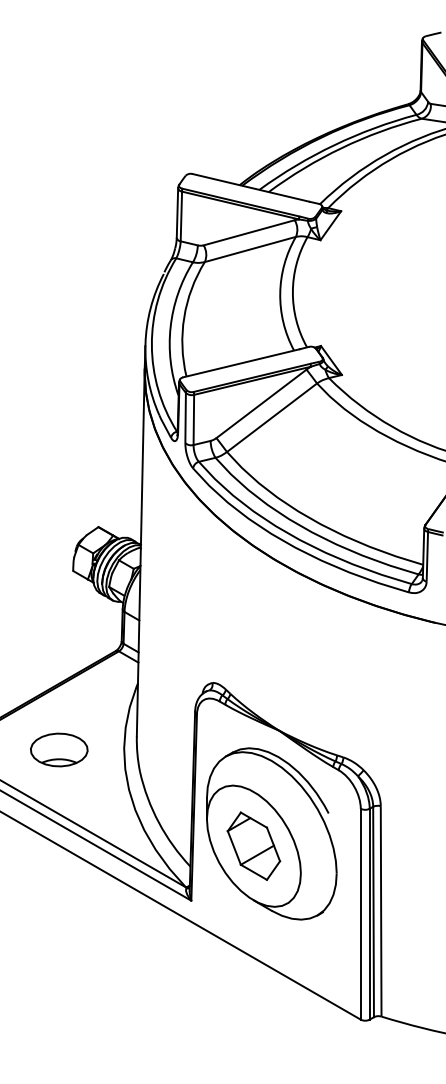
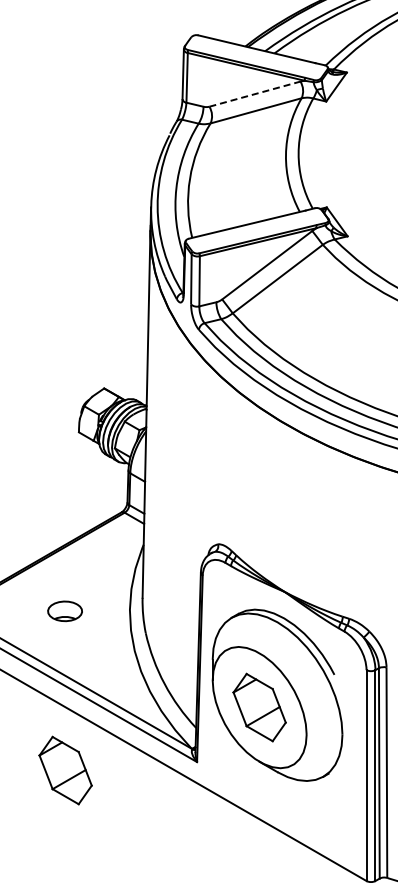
line: (249, 232) -> (255, 93), solid -> dashed
part: (59, 749) -> (65, 610), size x0.6
part: (59, 908) -> (65, 769), added

